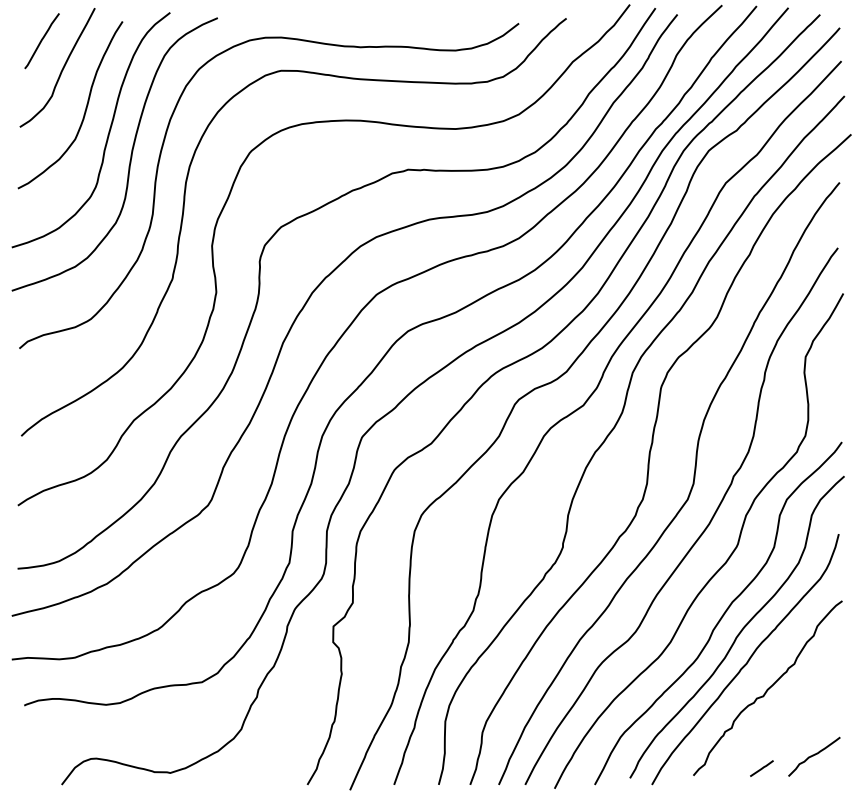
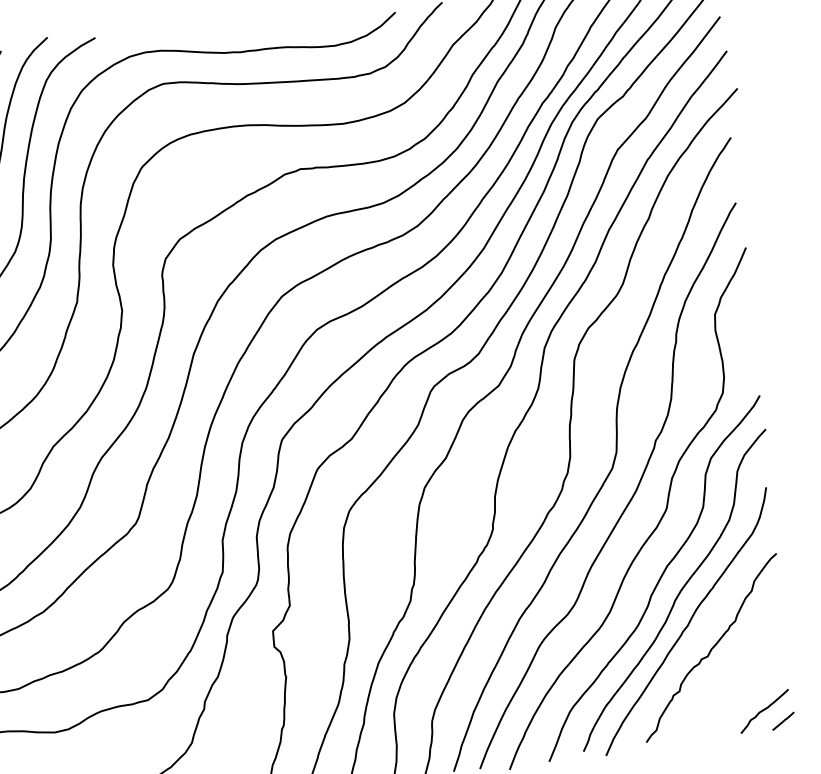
line: (761, 768) -> (783, 721), moved

